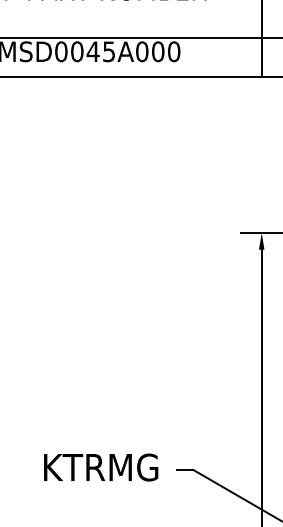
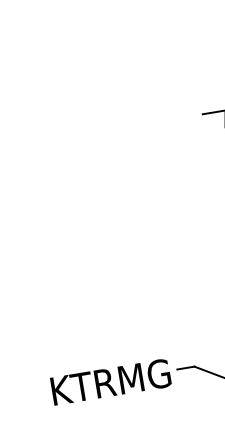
text: (101, 467) -> (111, 382), moved

